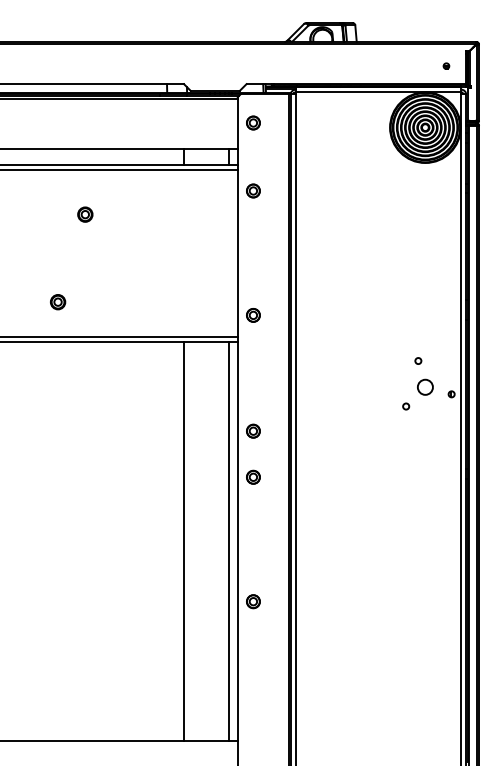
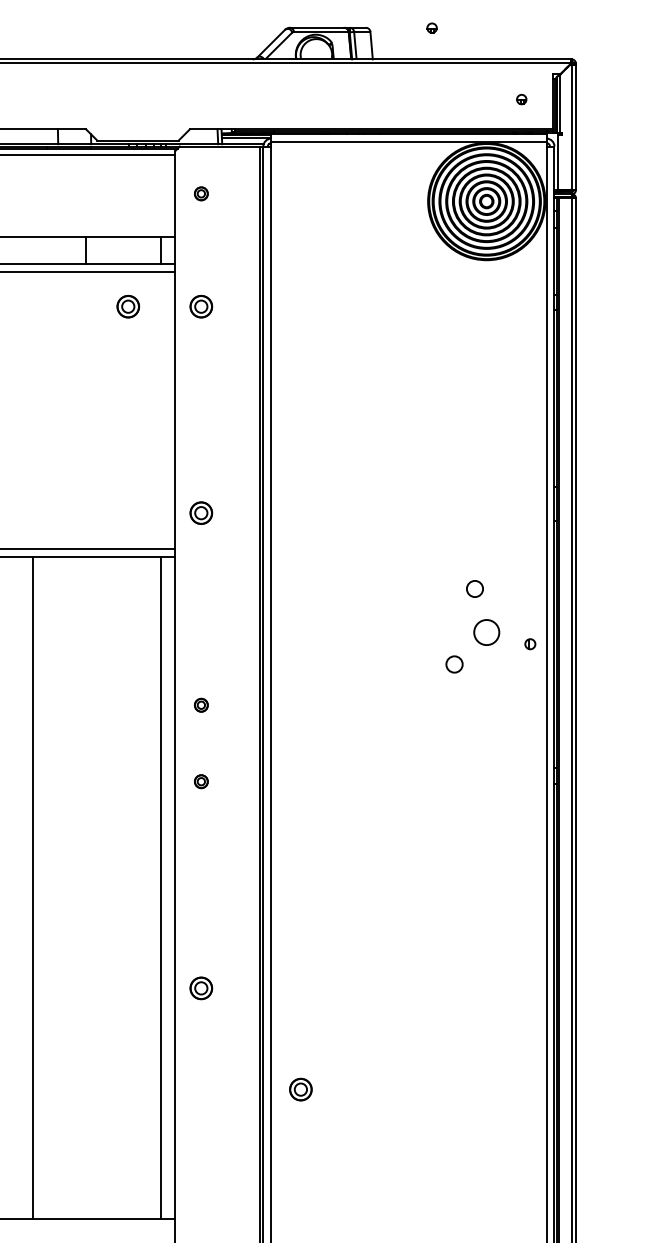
part: (392, 22) -> (432, 27), added
part: (253, 122) -> (201, 193), size x0.6
part: (209, 190) -> (128, 305), added
circle: (418, 360) -> (475, 588), size x1.6
circle: (406, 406) -> (455, 664), size x1.6
part: (253, 430) -> (201, 704), size x0.6
part: (253, 476) -> (201, 780), size x0.6
line: (184, 540) -> (33, 886), moved
part: (313, 662) -> (301, 1089), added

